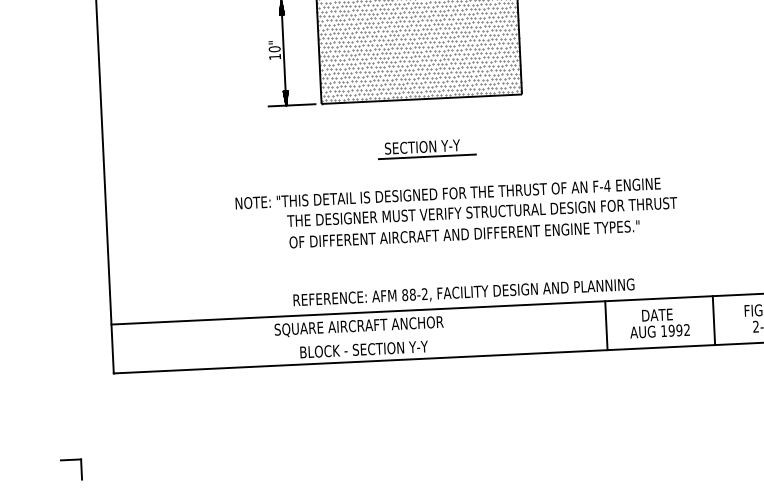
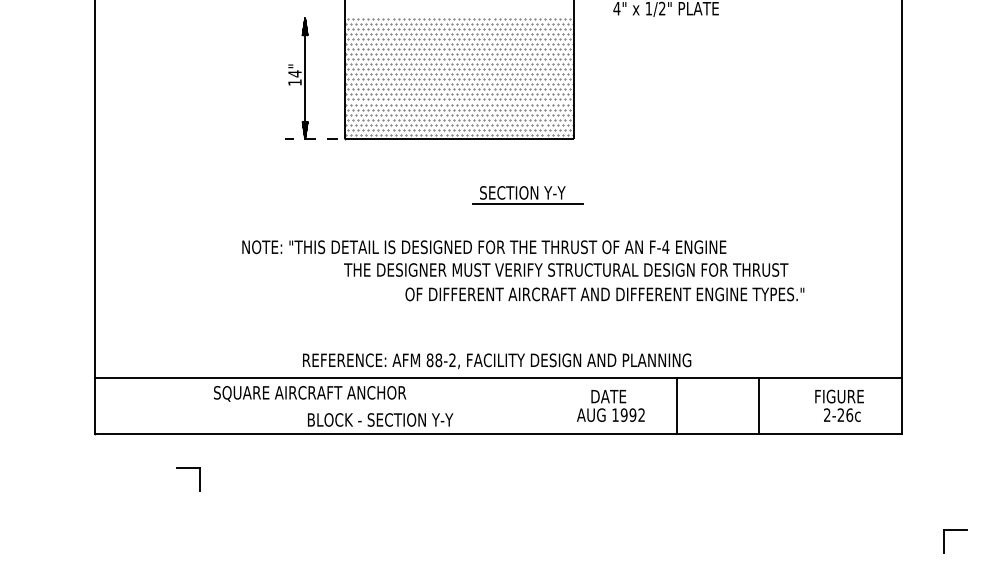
text: (274, 48) -> (294, 73), 10" -> 14"
line: (291, 105) -> (311, 138), solid -> dashed
part: (426, 149) -> (527, 195), moved
text: (482, 211) -> (566, 269), moved
text: (464, 234) -> (604, 294), moved
line: (713, 320) -> (758, 405), moved
text: (659, 322) -> (610, 405), moved
line: (606, 325) -> (677, 405), moved
text: (359, 326) -> (310, 393), moved
part: (71, 460) -> (188, 468), moved

